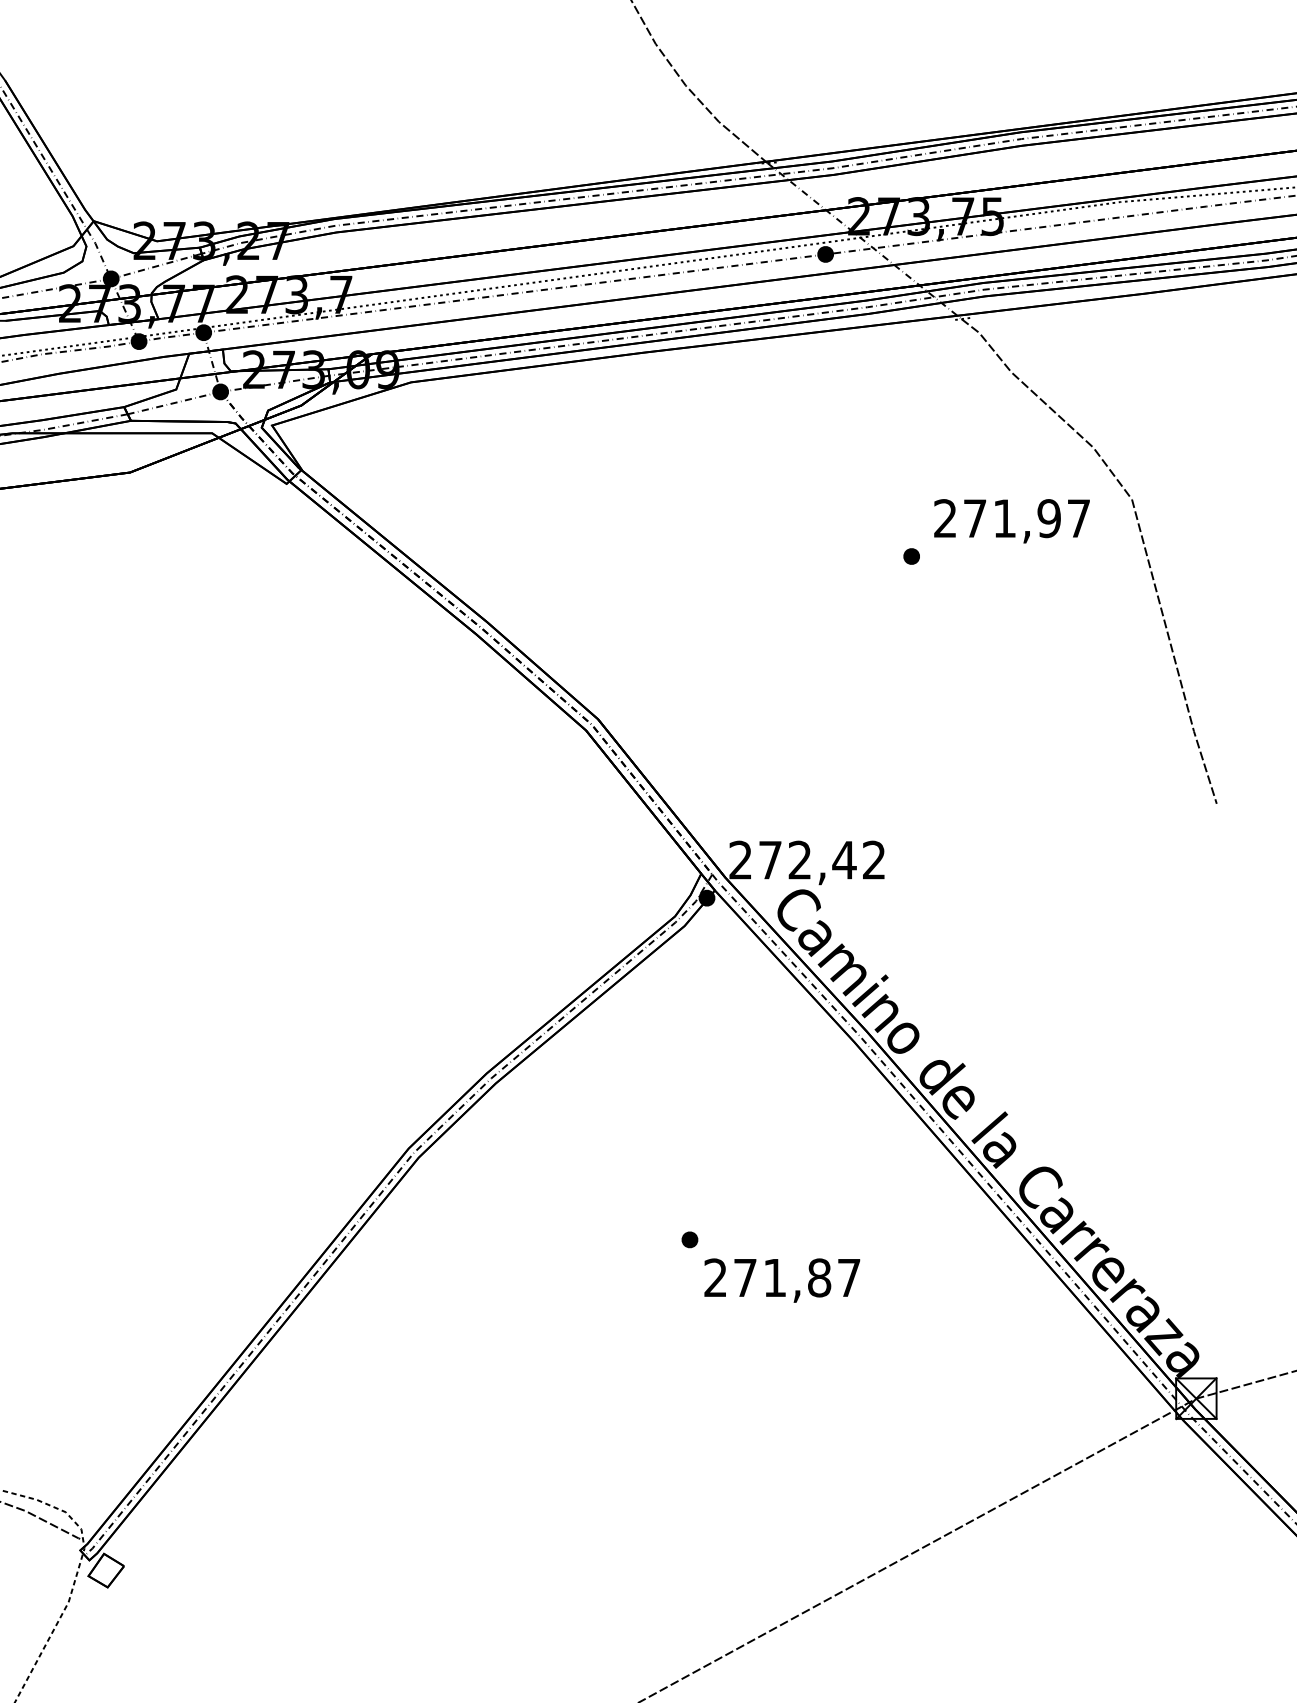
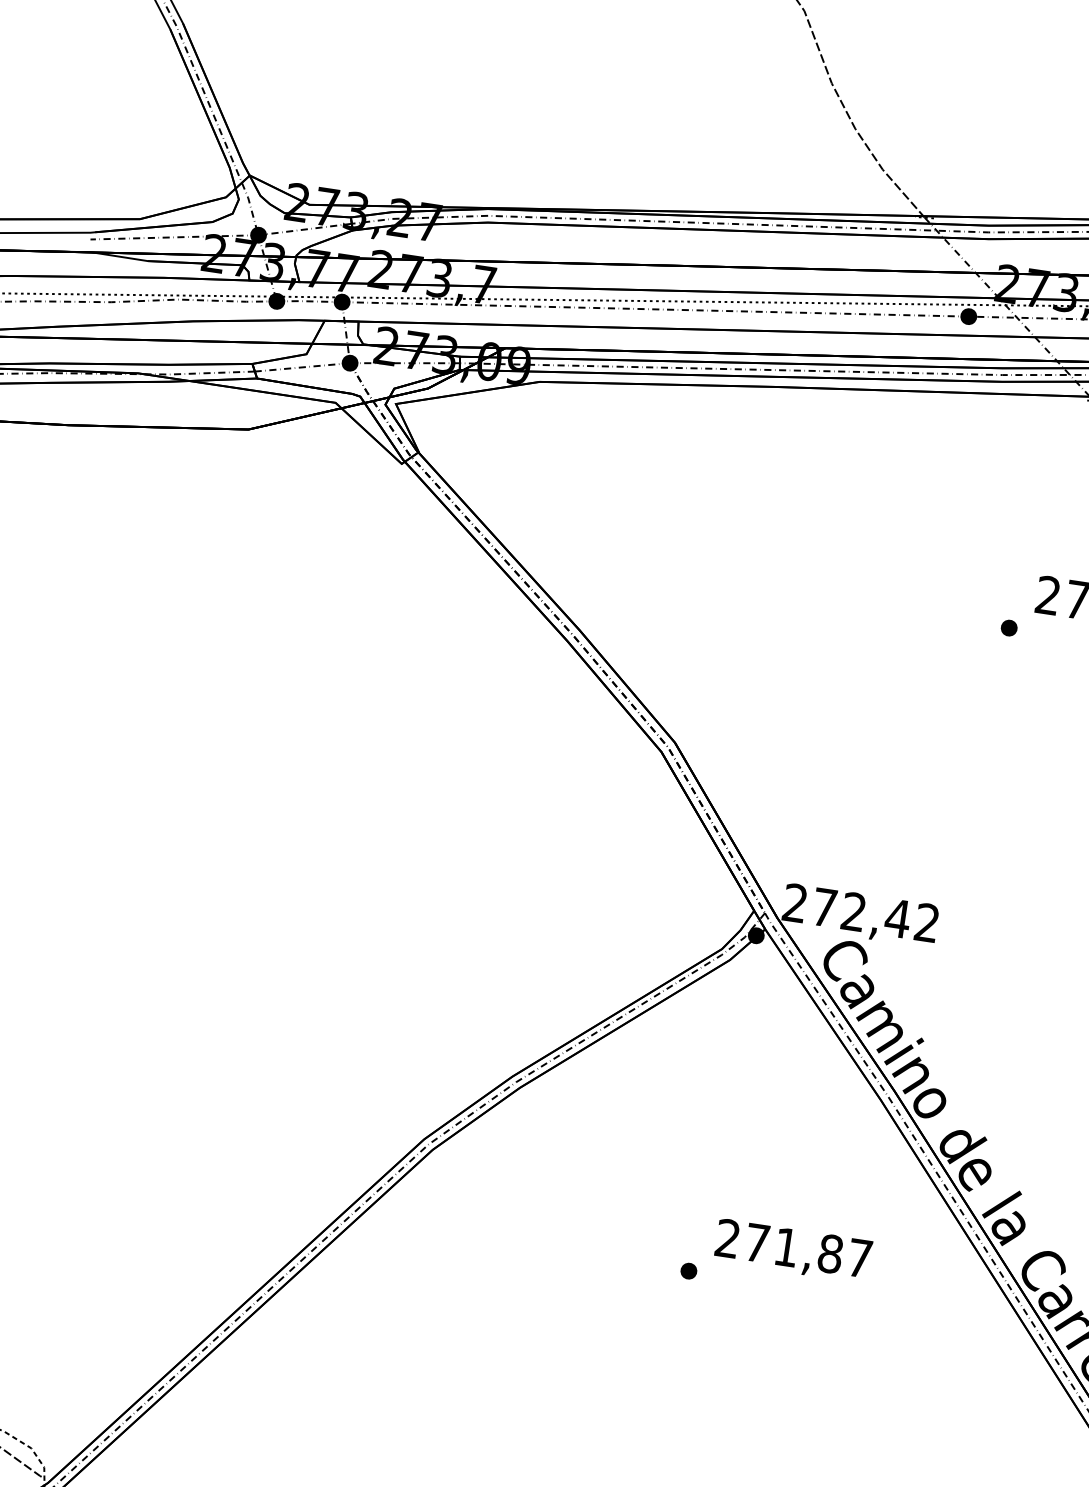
text: (782, 1280) -> (793, 1251), moved

